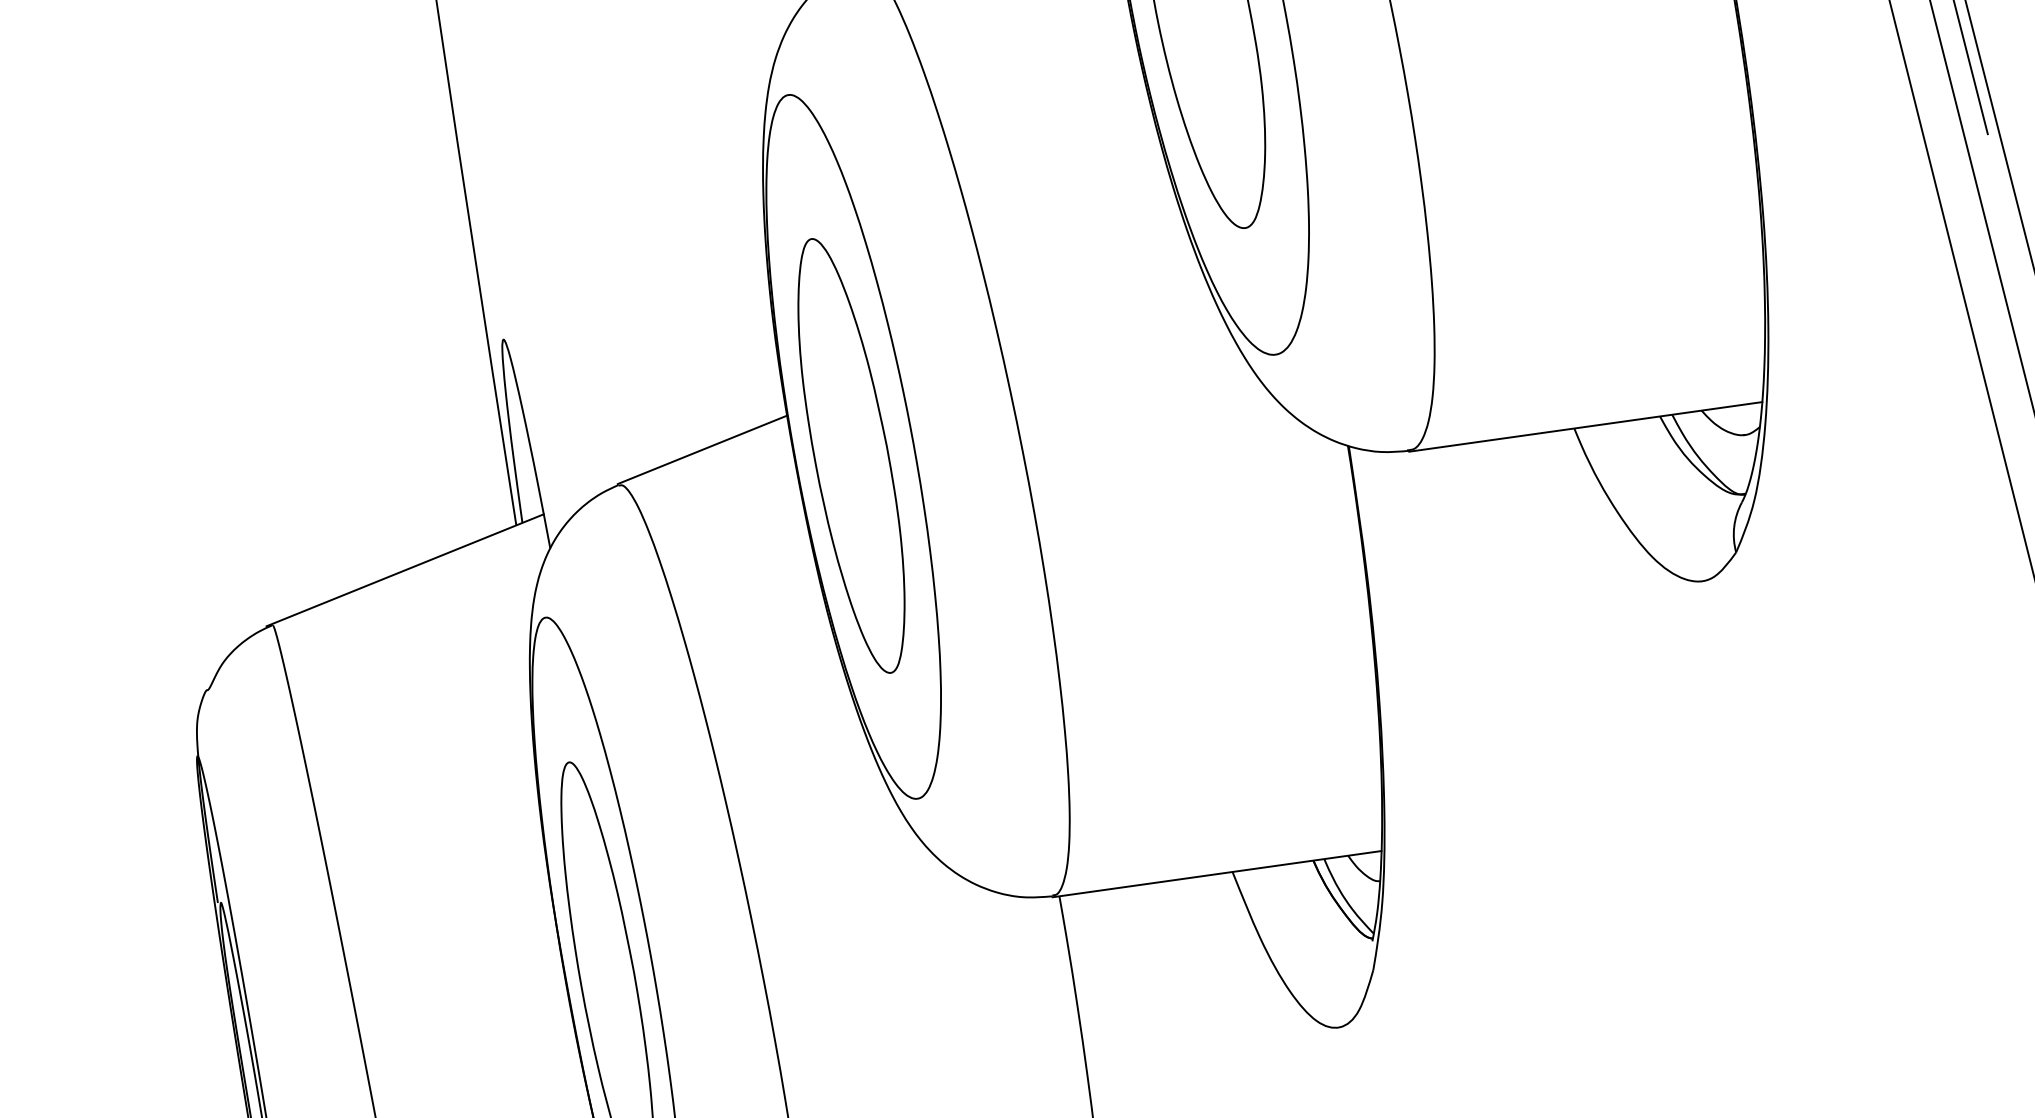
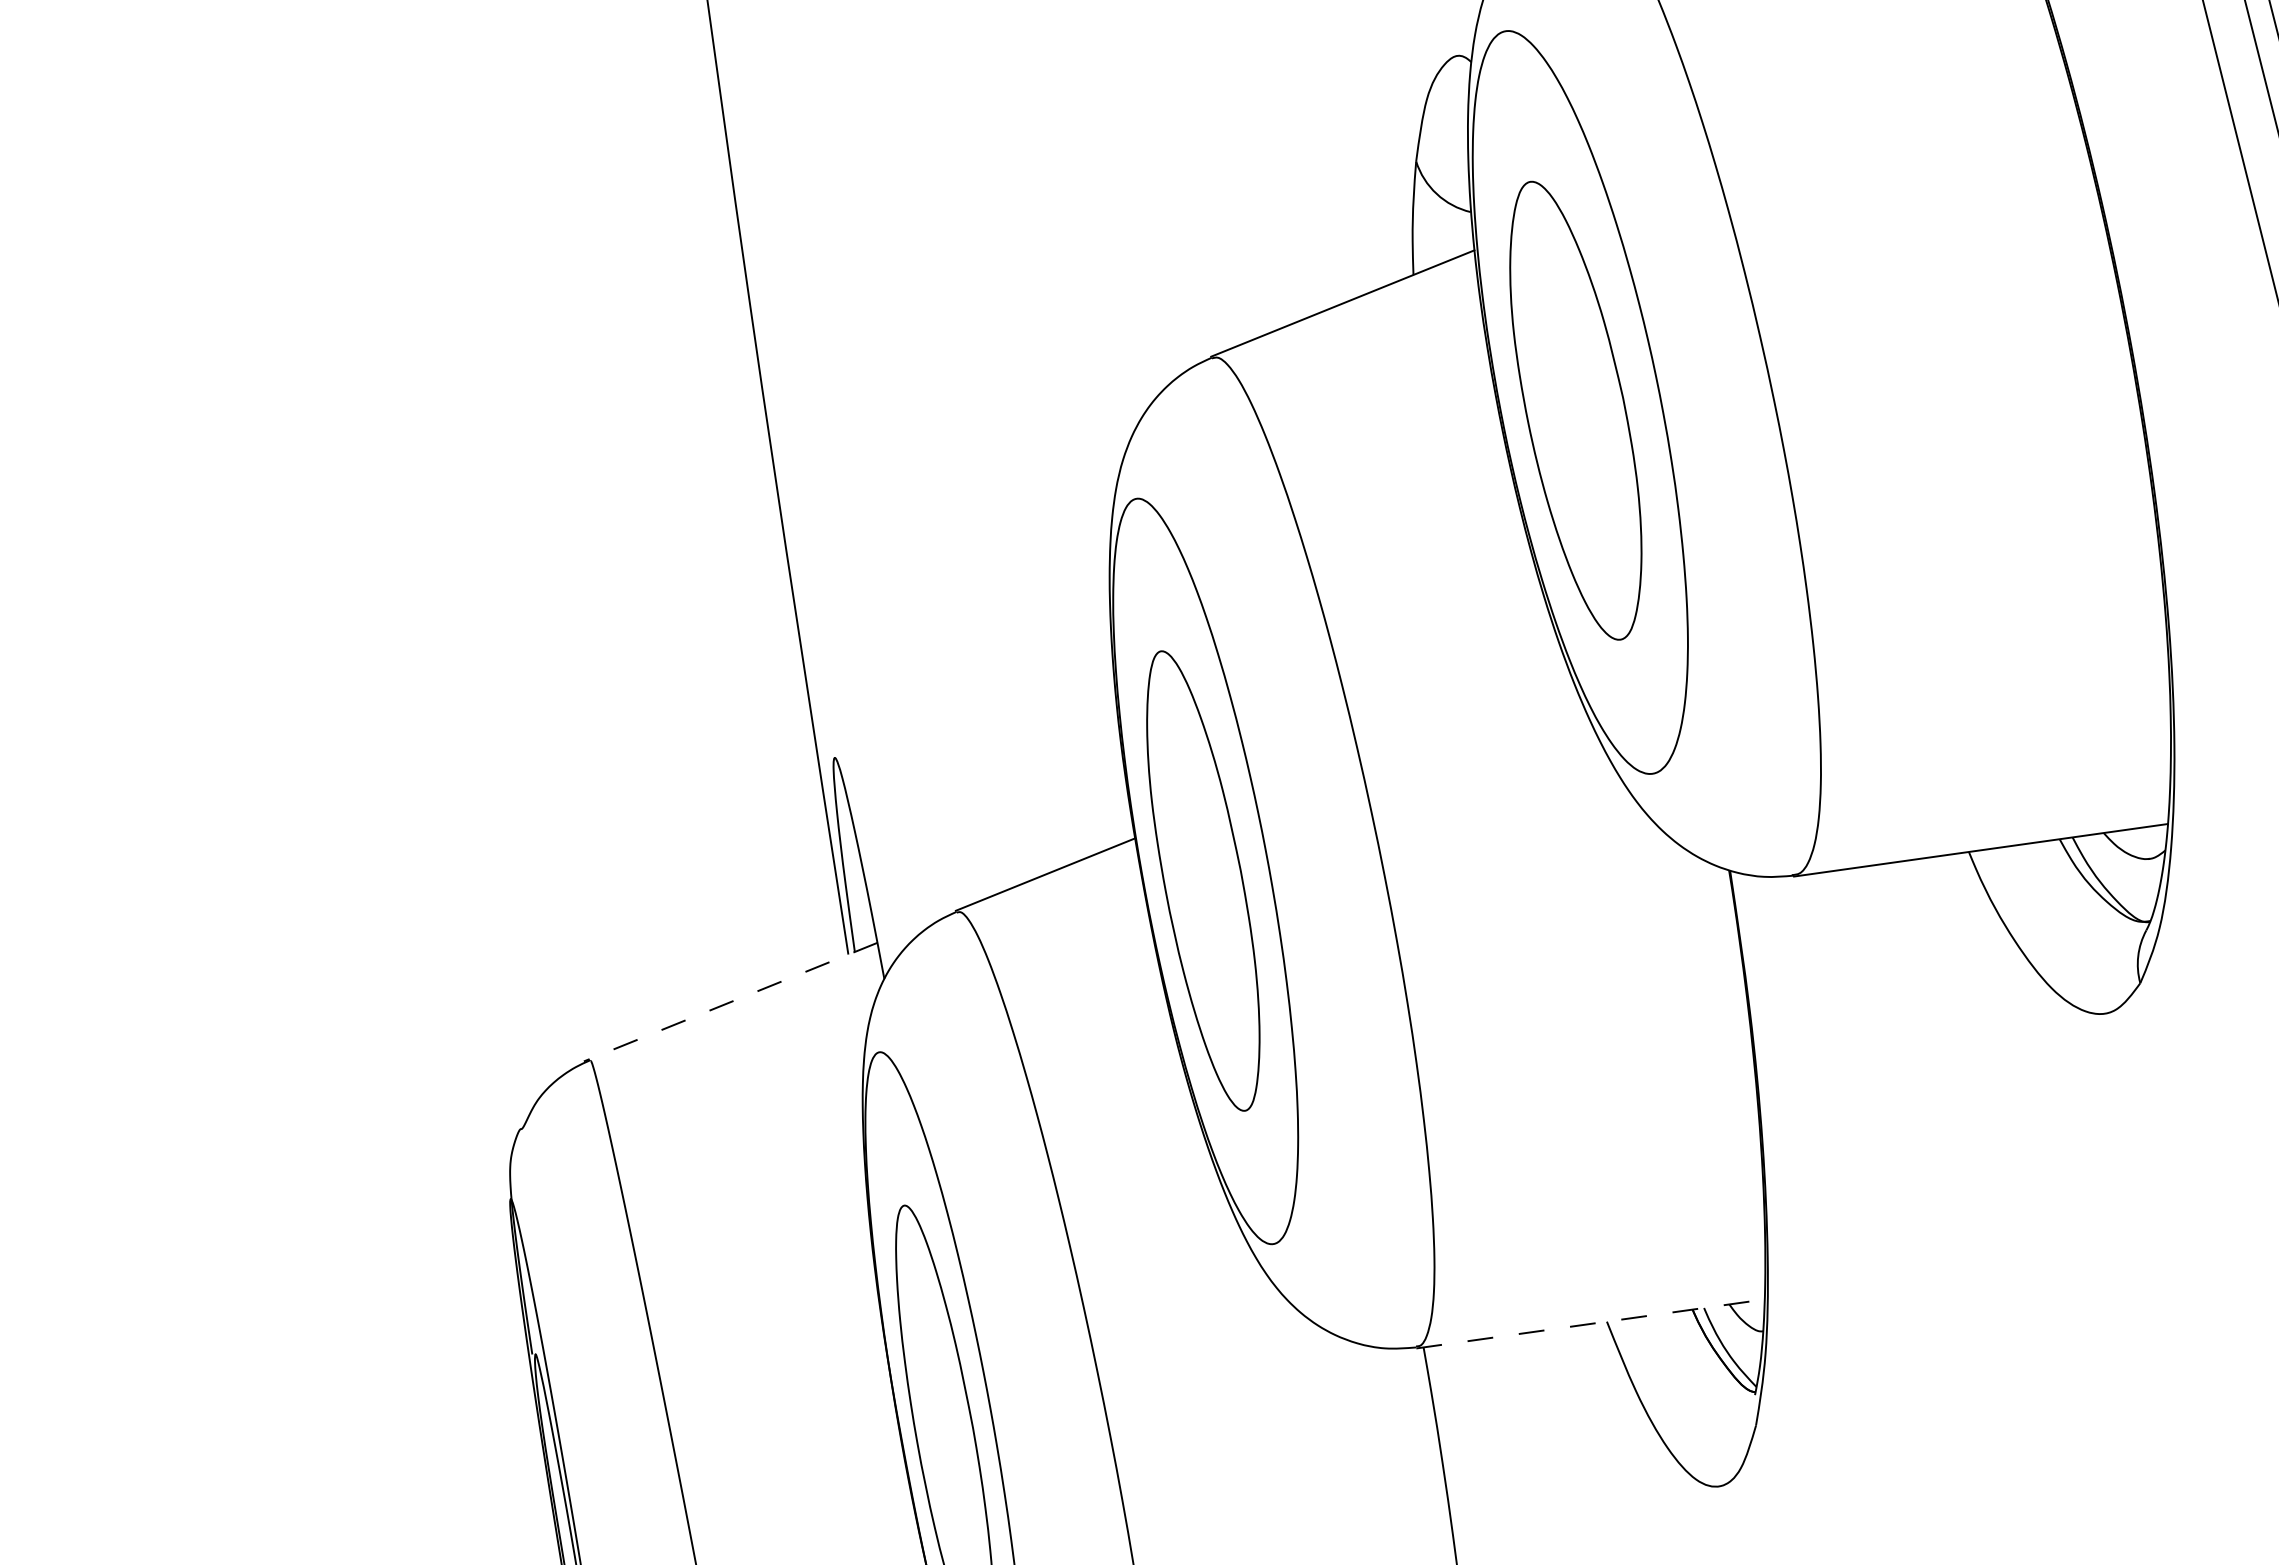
line: (405, 570) -> (730, 1002), solid -> dashed
line: (1217, 873) -> (1590, 1323), solid -> dashed

